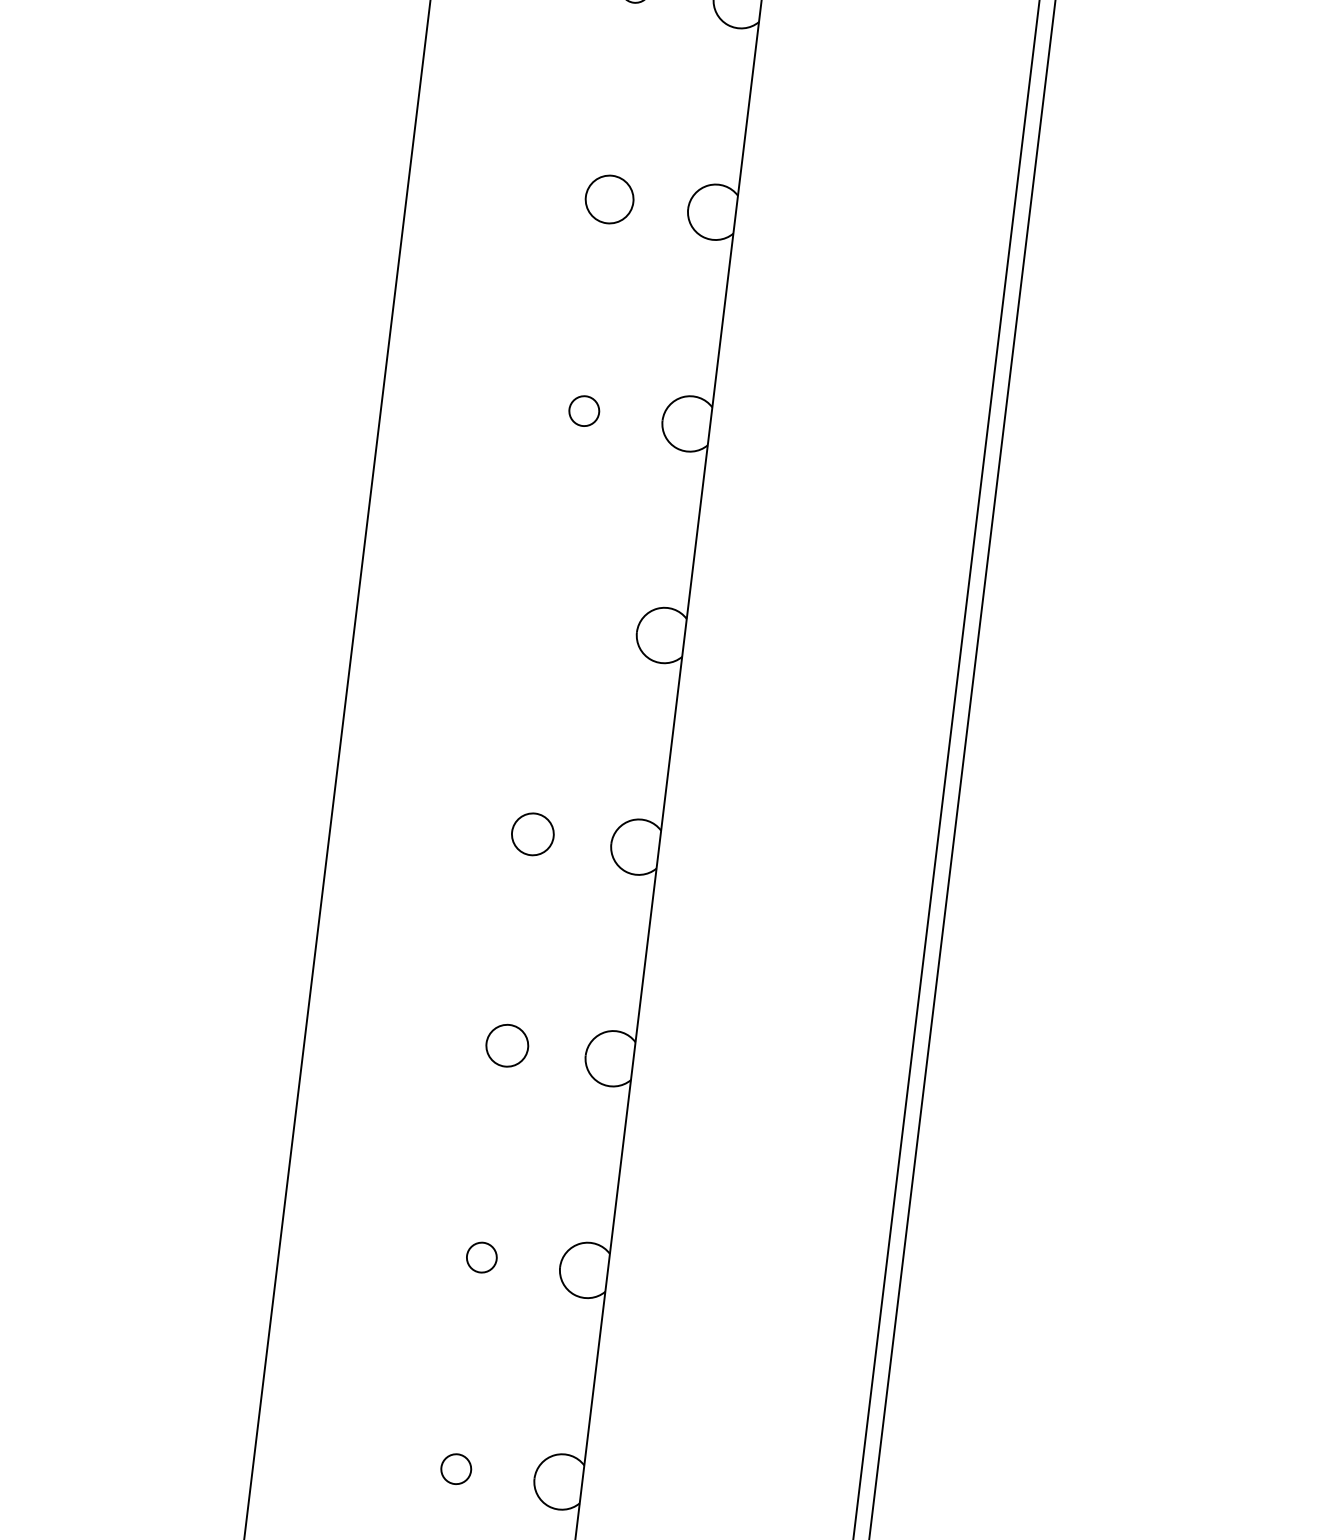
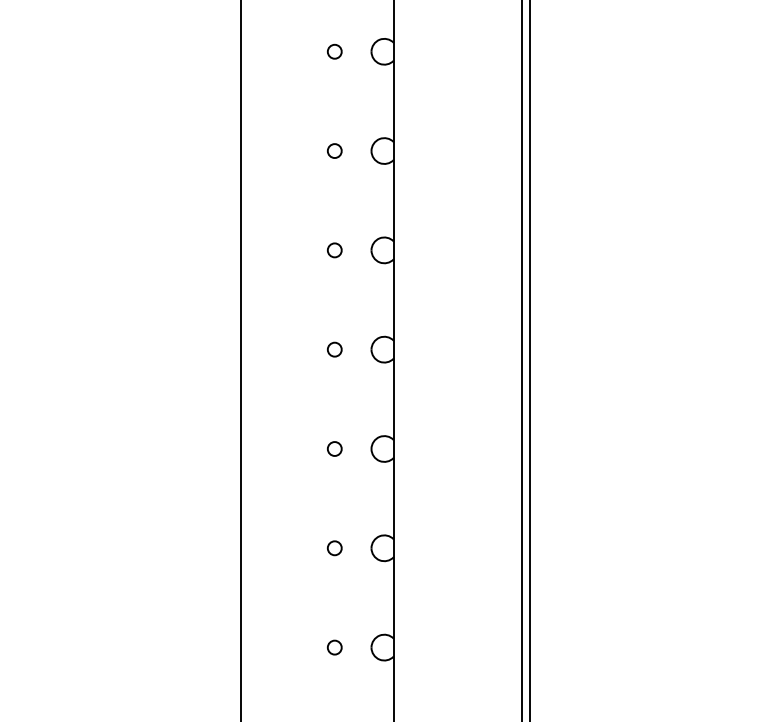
circle: (609, 198) -> (334, 150), size x0.62
circle: (558, 622) -> (334, 349), added
circle: (532, 833) -> (334, 448), size x0.71
circle: (506, 1046) -> (334, 548), size x0.71

